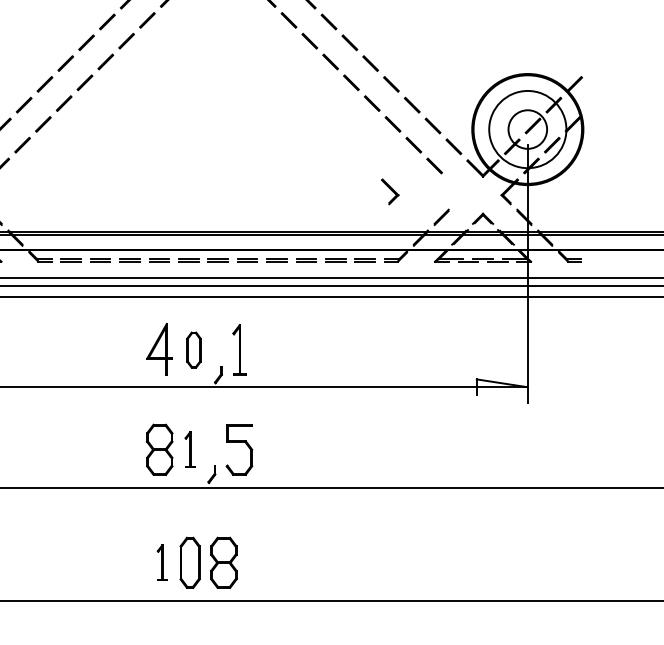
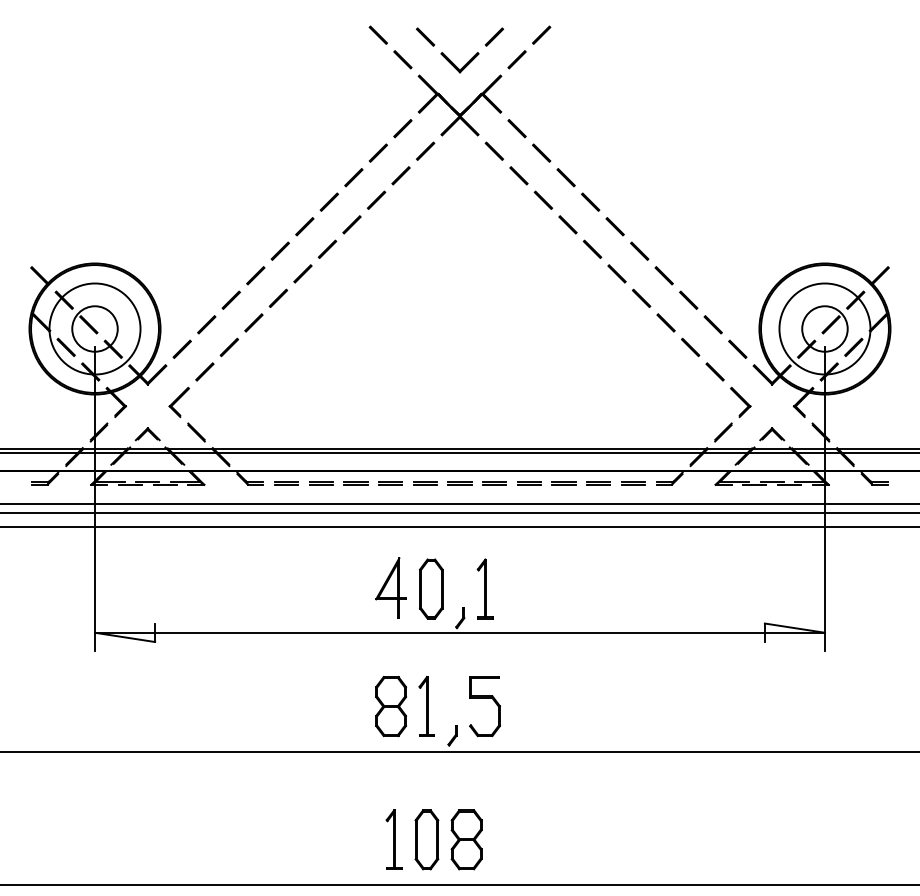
part: (389, 191) -> (740, 402), moved
part: (194, 349) -> (431, 588), size x1.43
part: (189, 449) -> (426, 706), size x1.43
part: (161, 562) -> (393, 839), size x1.43

